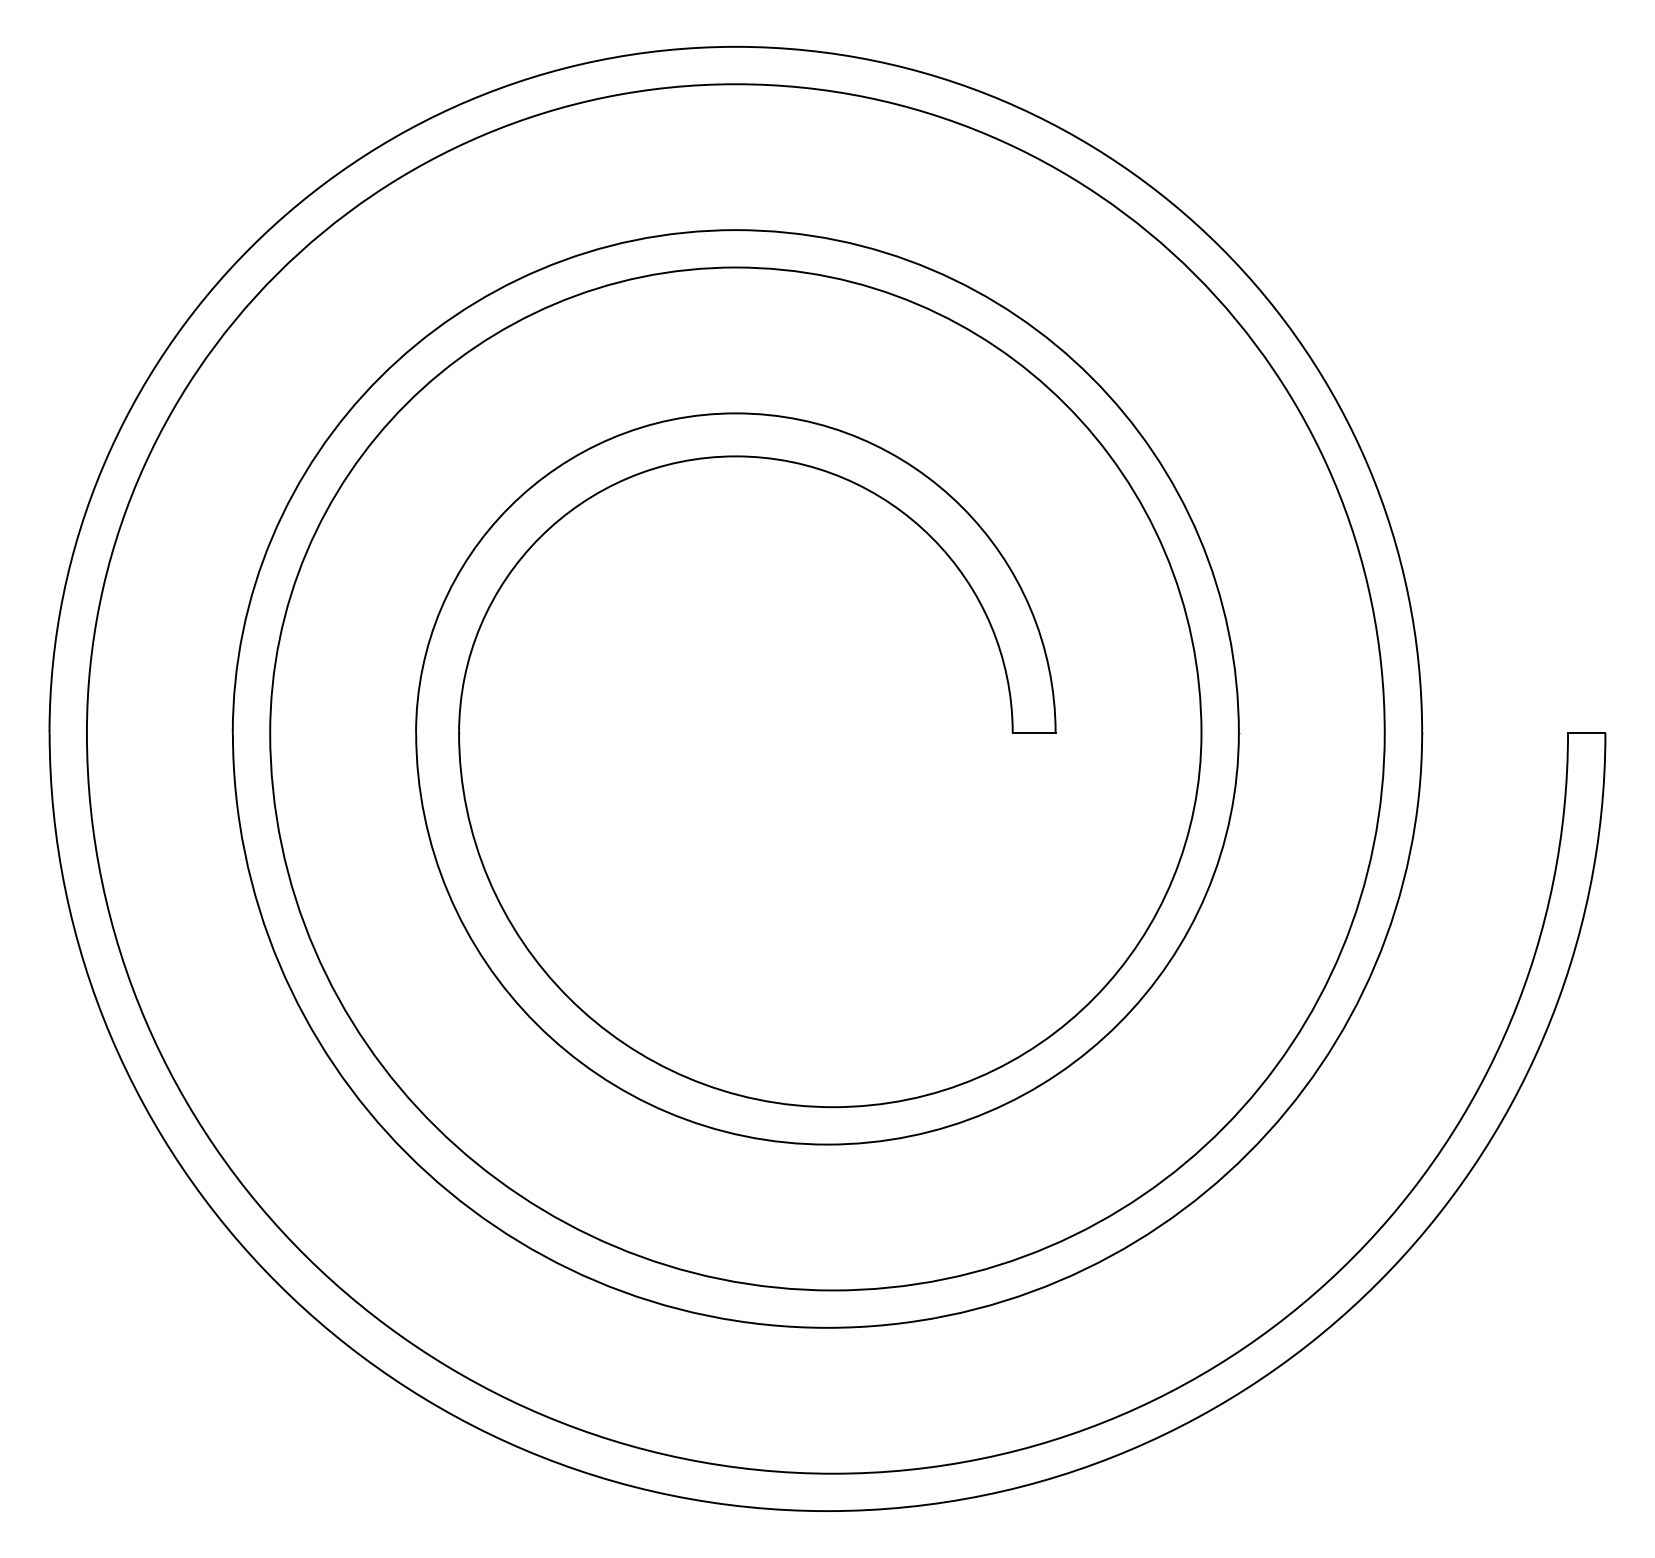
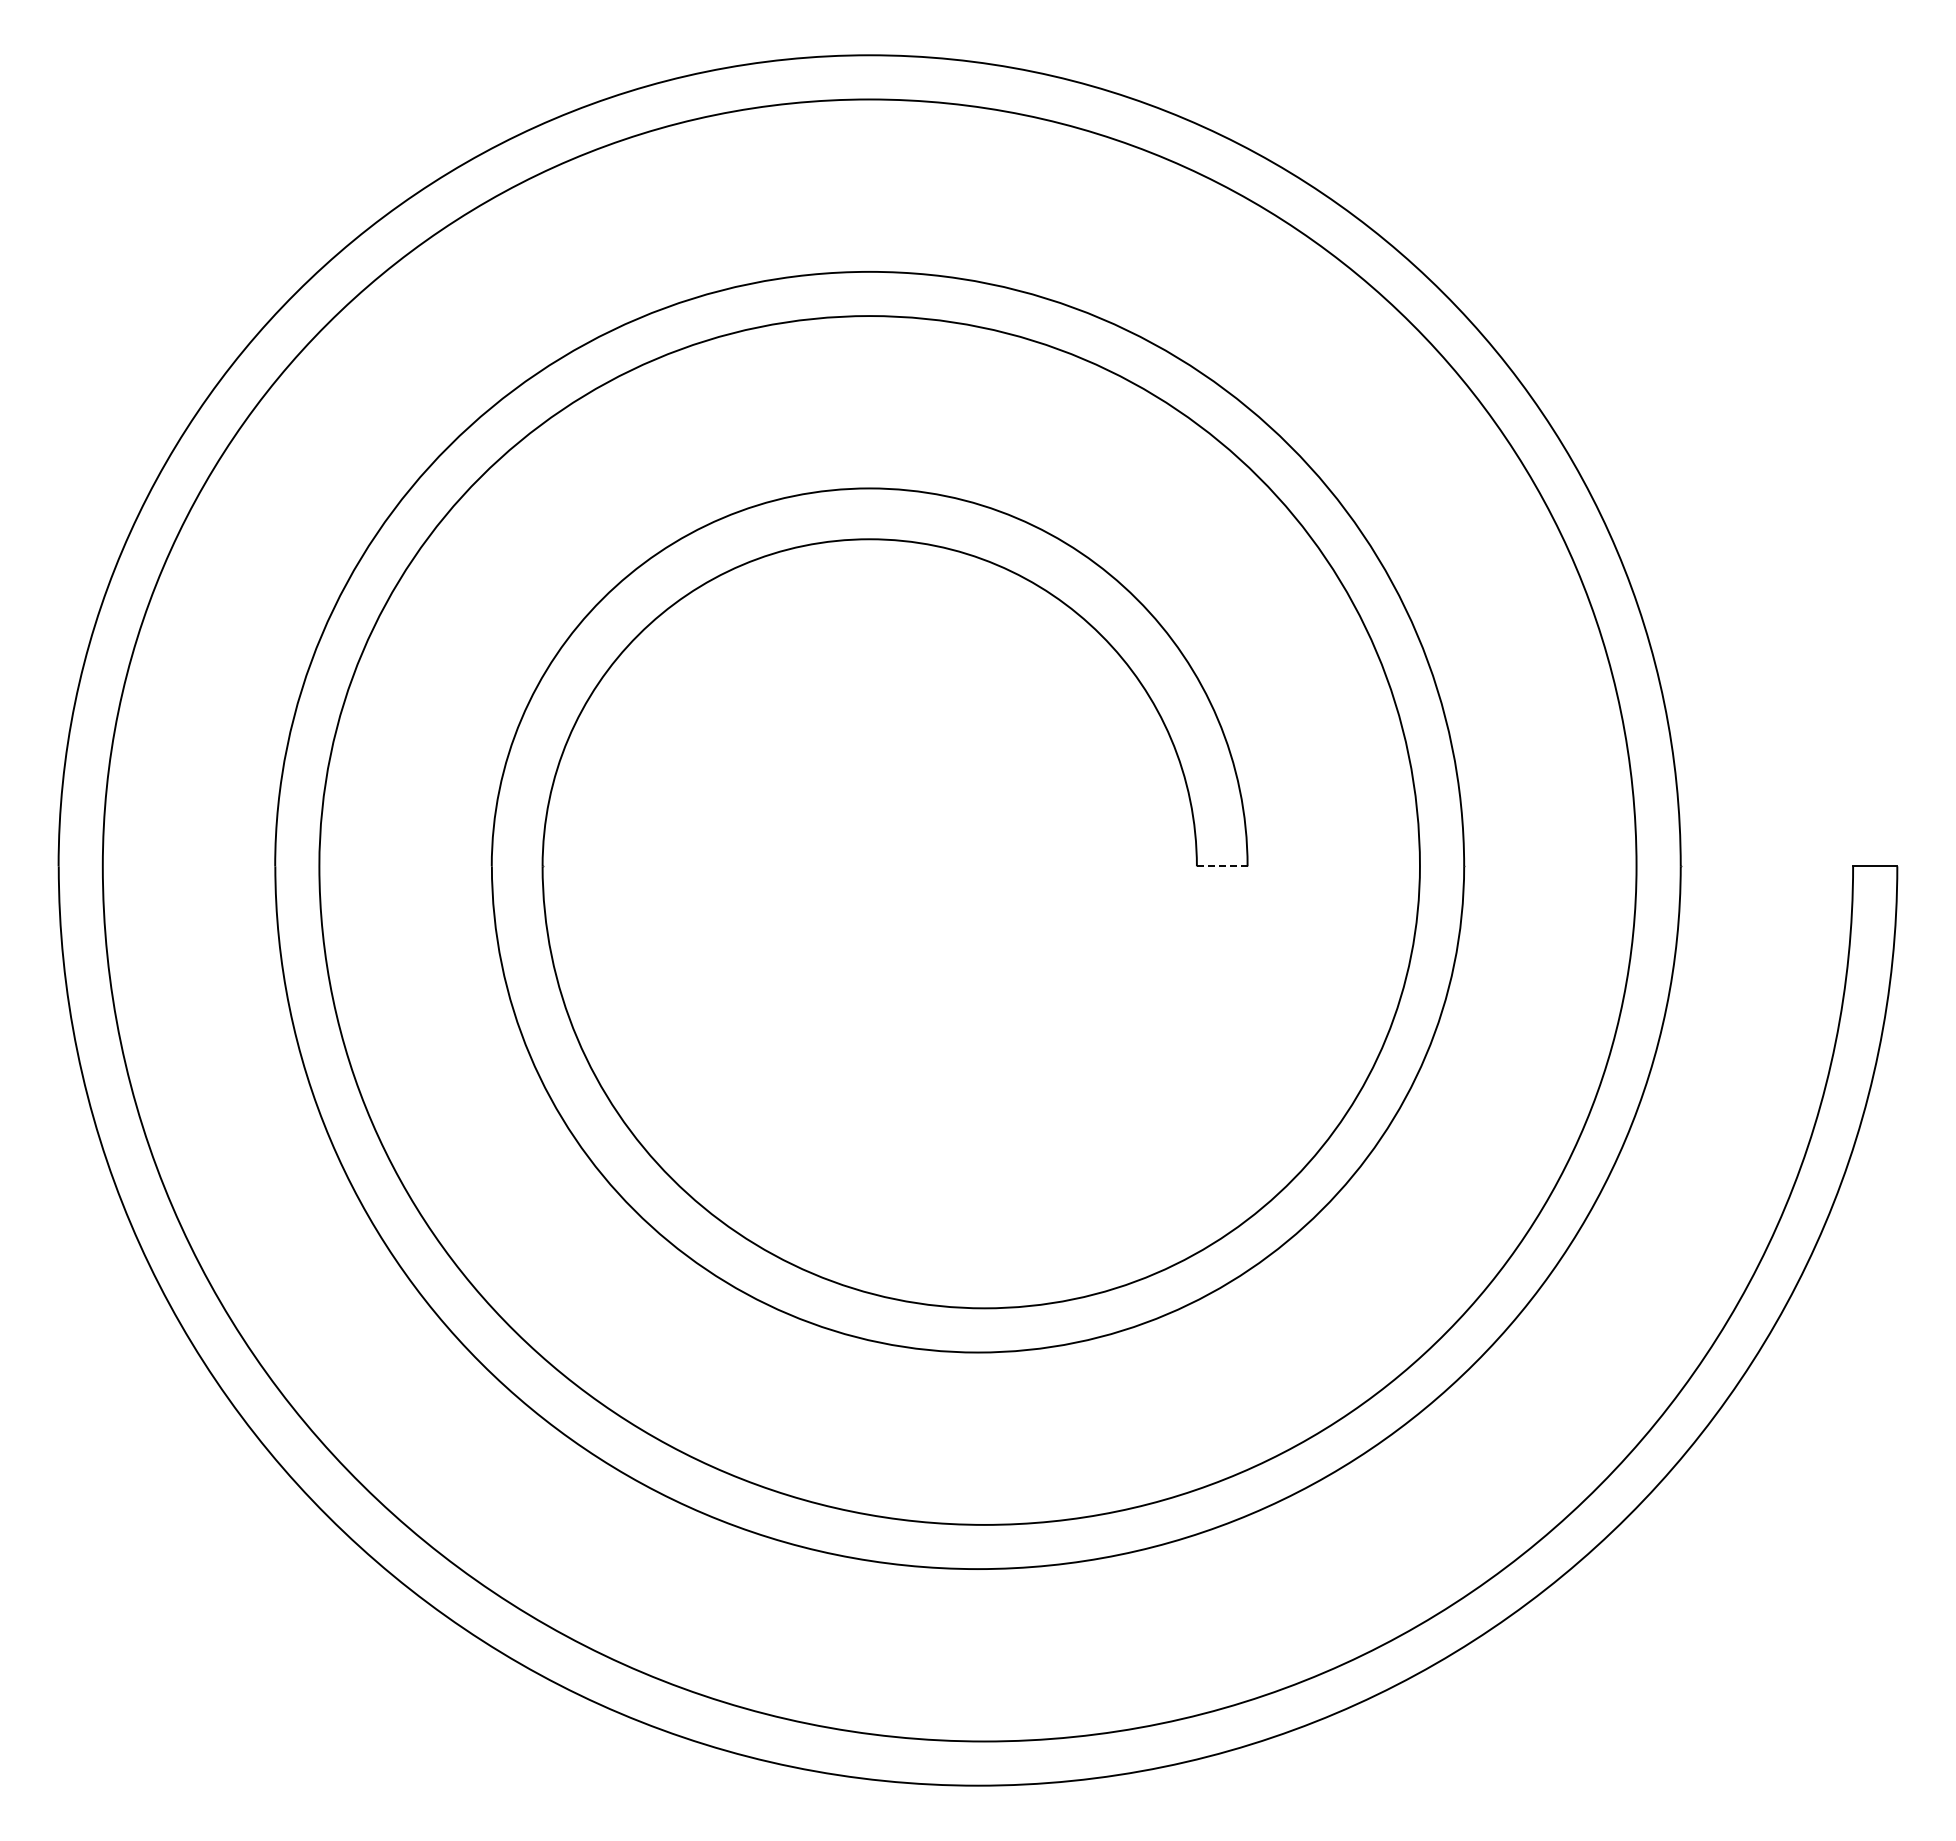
line: (1034, 733) -> (1222, 866), solid -> dashed

